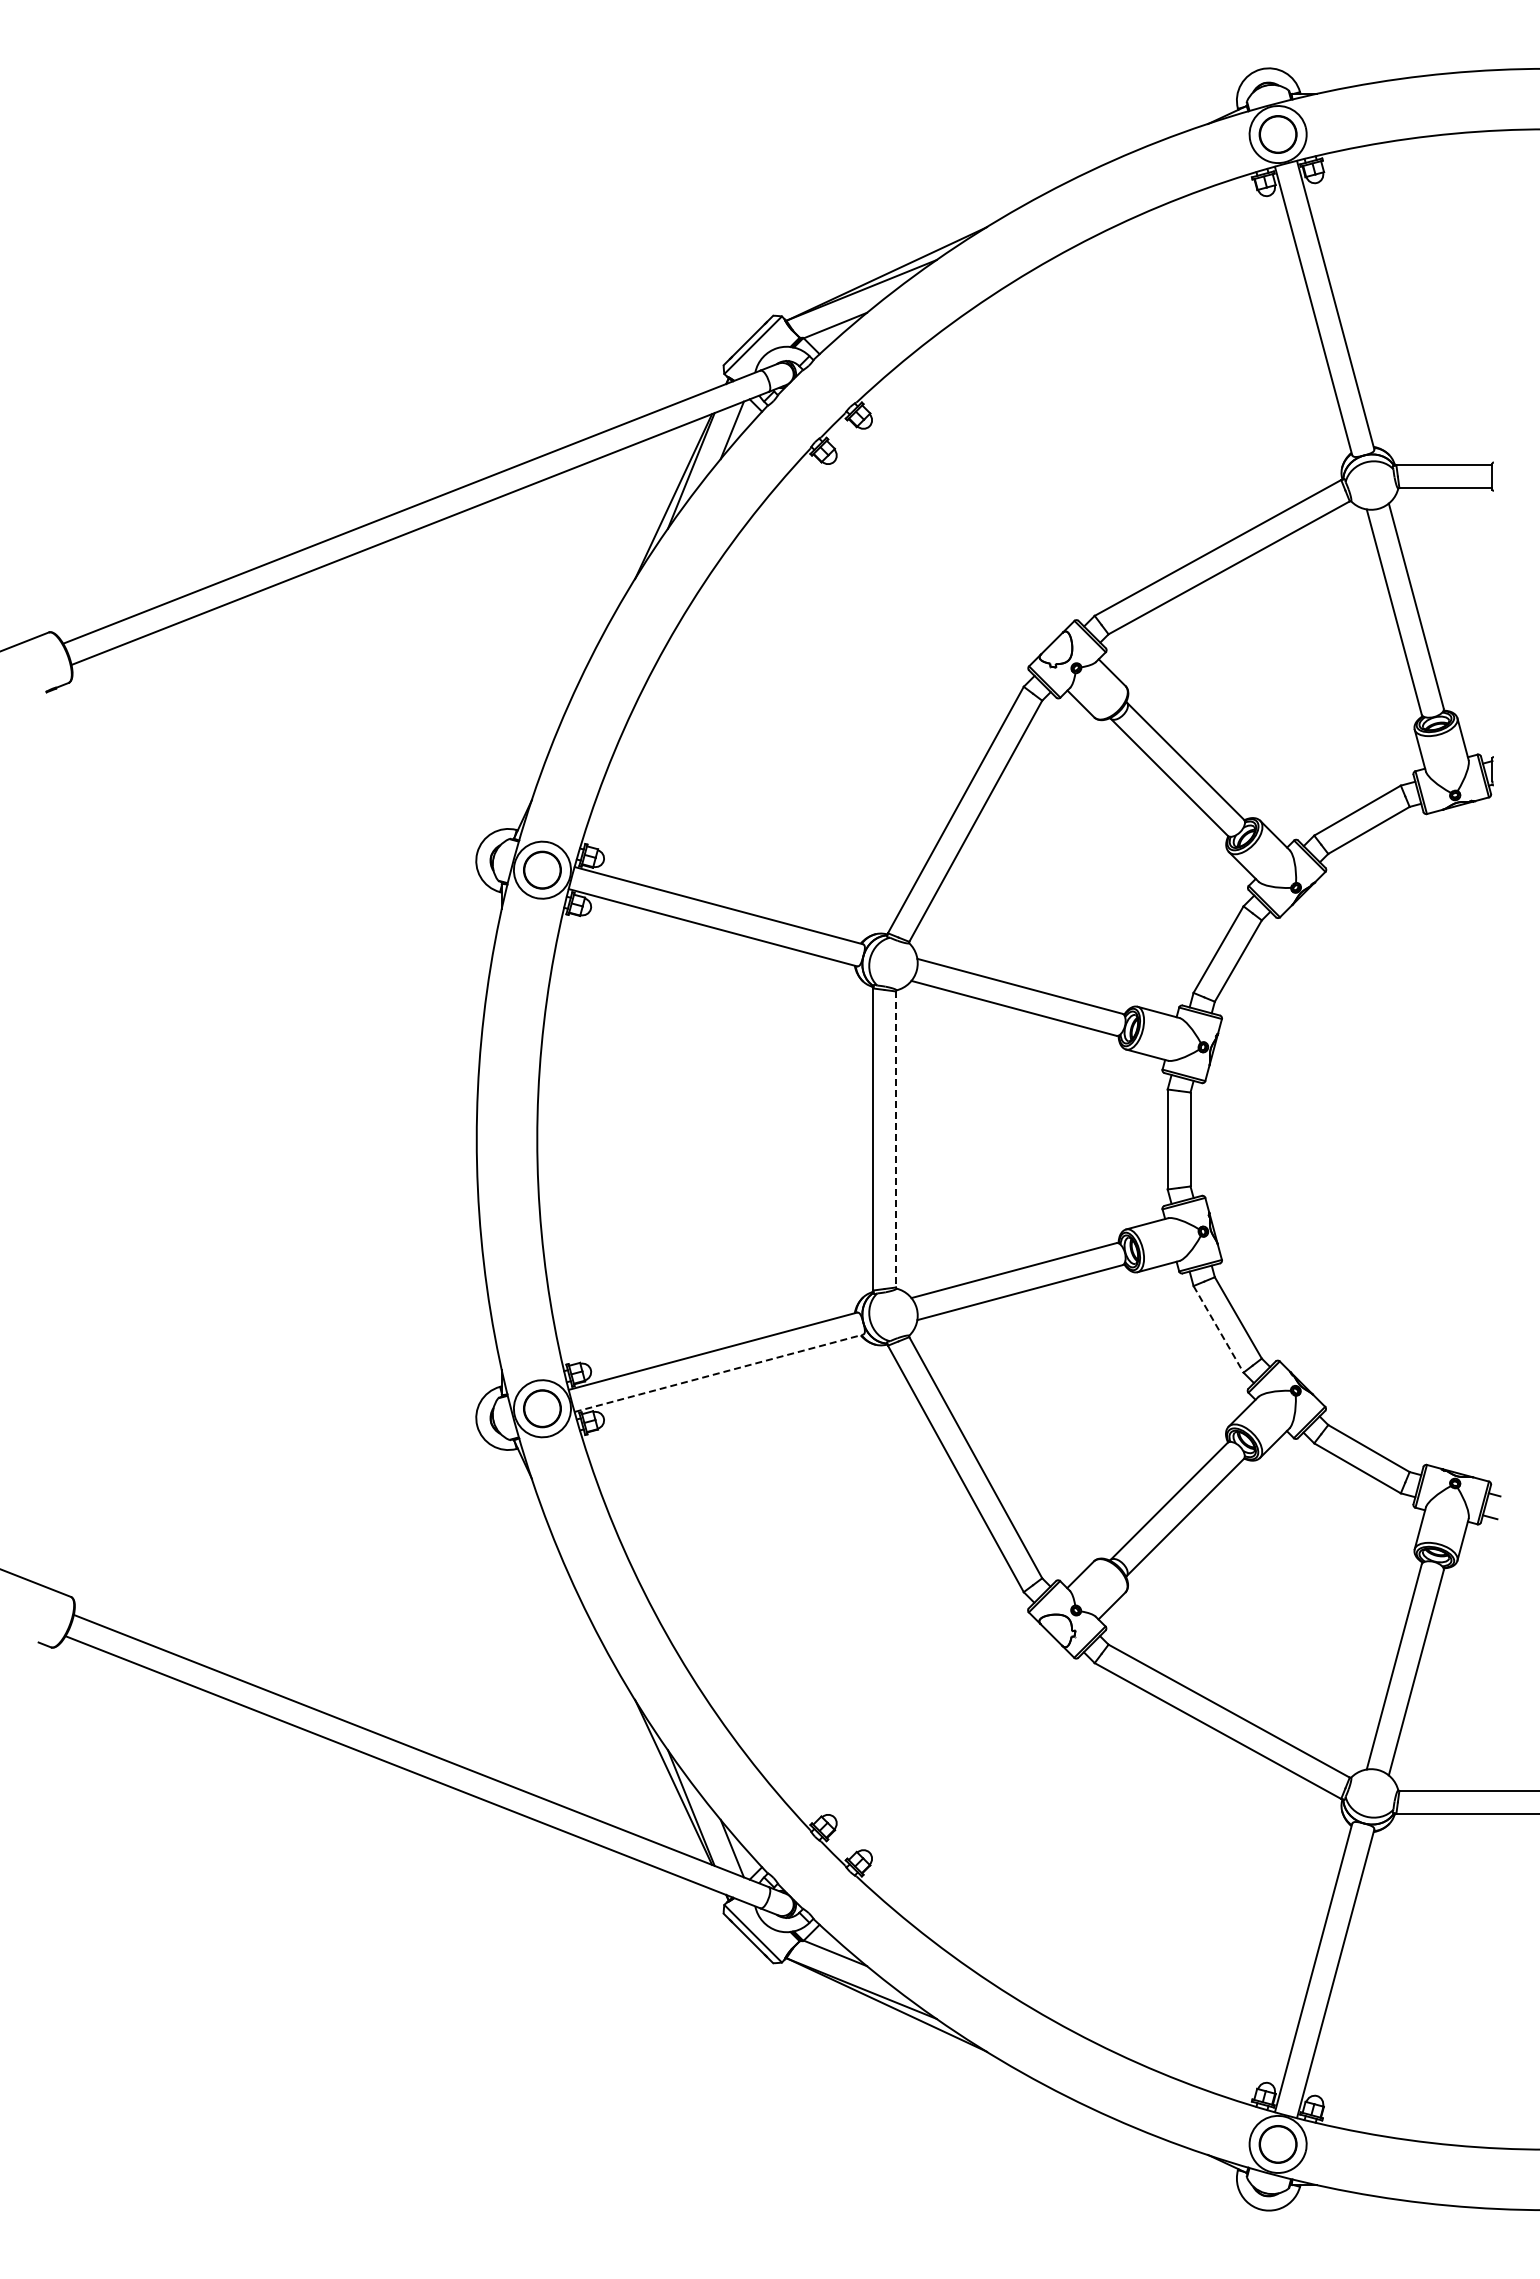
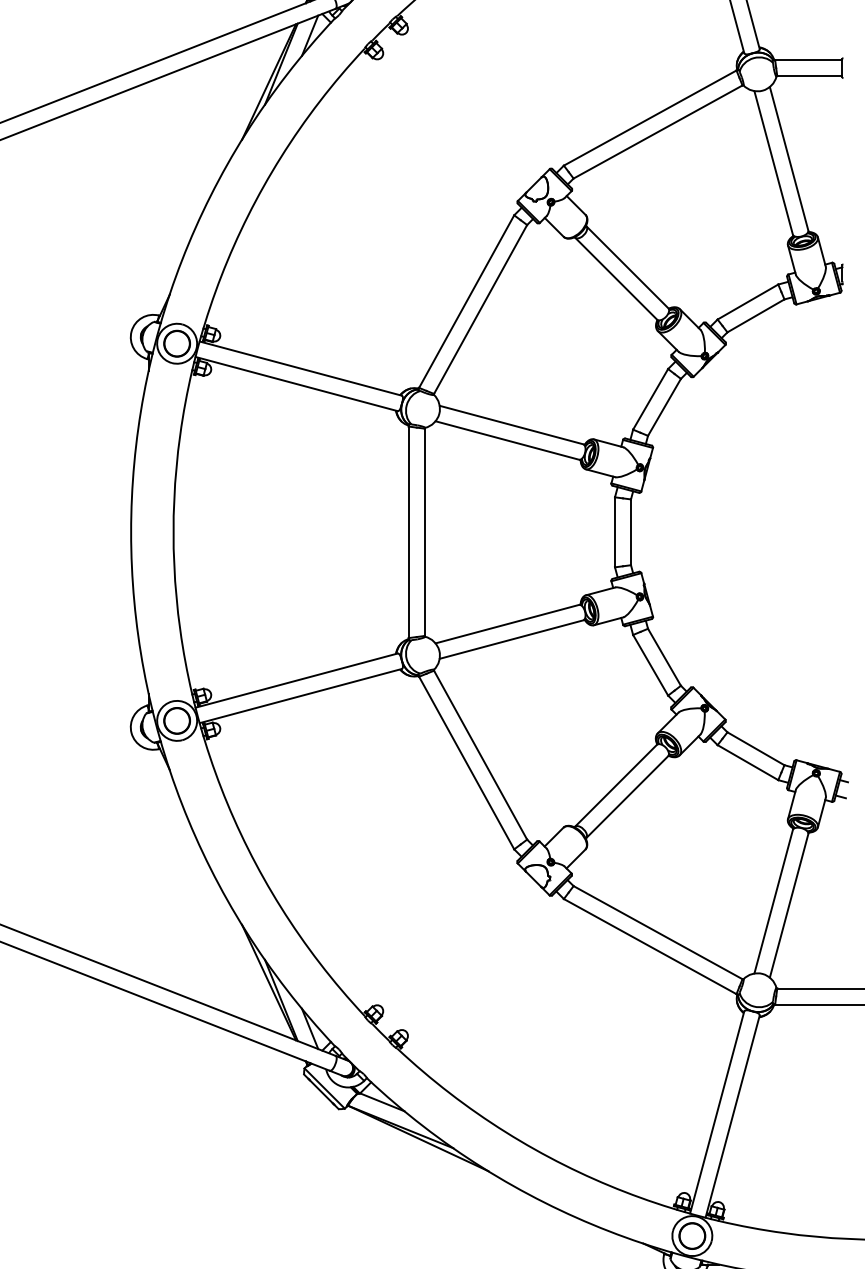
line: (896, 1139) -> (425, 532), dashed -> solid
line: (1218, 1329) -> (650, 665), dashed -> solid
line: (719, 1373) -> (301, 696), dashed -> solid

